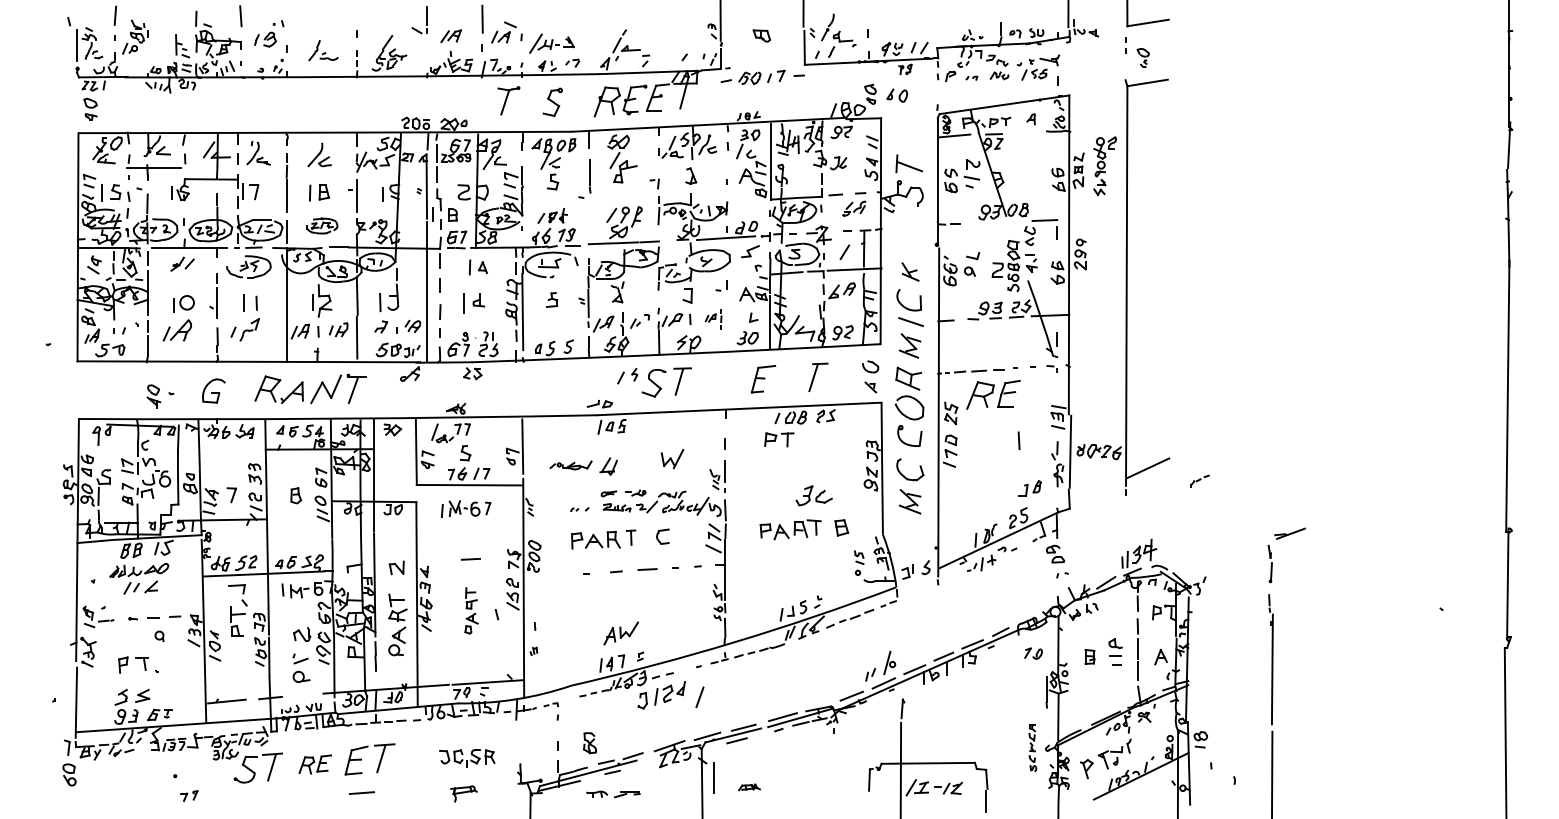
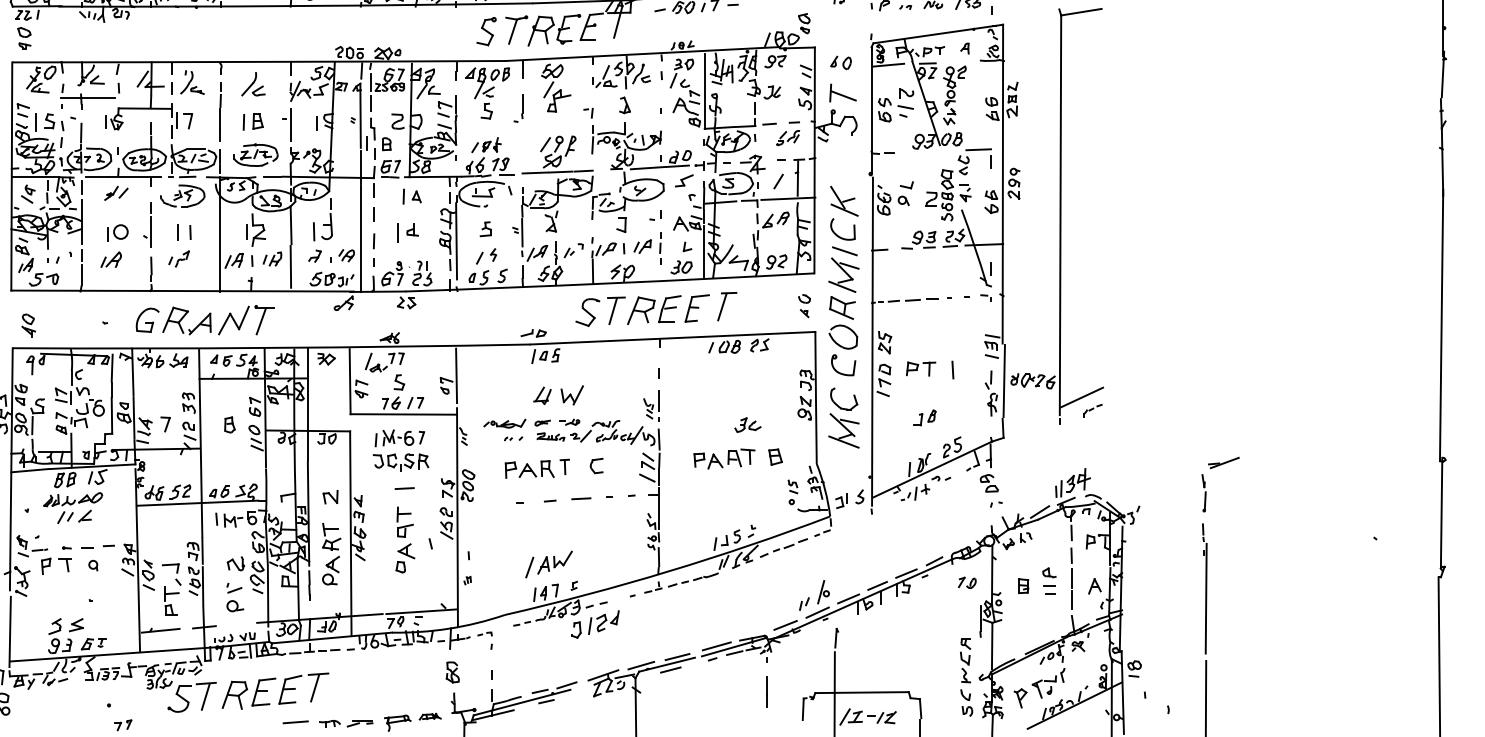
part: (896, 95) -> (840, 62), moved
part: (508, 100) -> (516, 29), moved
part: (1104, 165) -> (954, 94), moved
part: (584, 179) -> (518, 108), size x0.71
part: (322, 225) -> (256, 154), size x1.43
part: (910, 271) -> (844, 200), size x1.67
part: (713, 319) -> (647, 248), size x1.67
part: (245, 329) -> (179, 258), size x0.71
part: (177, 330) -> (111, 259), size x0.71
part: (909, 345) -> (843, 274), size x1.43
part: (627, 375) -> (486, 255), moved
part: (870, 376) -> (804, 305), size x0.71
part: (818, 377) -> (727, 306), moved
part: (316, 391) -> (224, 322), moved
part: (993, 394) -> (654, 309), moved
part: (153, 396) -> (28, 325), moved
part: (779, 439) -> (921, 368), moved
part: (672, 459) -> (572, 395), moved
part: (570, 465) -> (504, 423), moved
part: (1199, 480) -> (1092, 409), moved
part: (1029, 488) -> (924, 417), moved
part: (813, 495) -> (747, 424), size x0.71
part: (909, 501) -> (843, 430), size x1.43
part: (237, 610) -> (171, 589), moved
part: (471, 610) -> (405, 539), size x1.43
part: (133, 664) -> (56, 565), moved
line: (699, 697) -> (529, 567), moved
part: (589, 743) -> (452, 672), moved
part: (1032, 748) -> (966, 677), size x1.67
part: (467, 758) -> (401, 462), moved
part: (315, 764) -> (249, 693), size x1.67
line: (713, 777) -> (767, 691), moved
part: (749, 787) -> (430, 716), moved
part: (613, 794) -> (346, 723), moved

